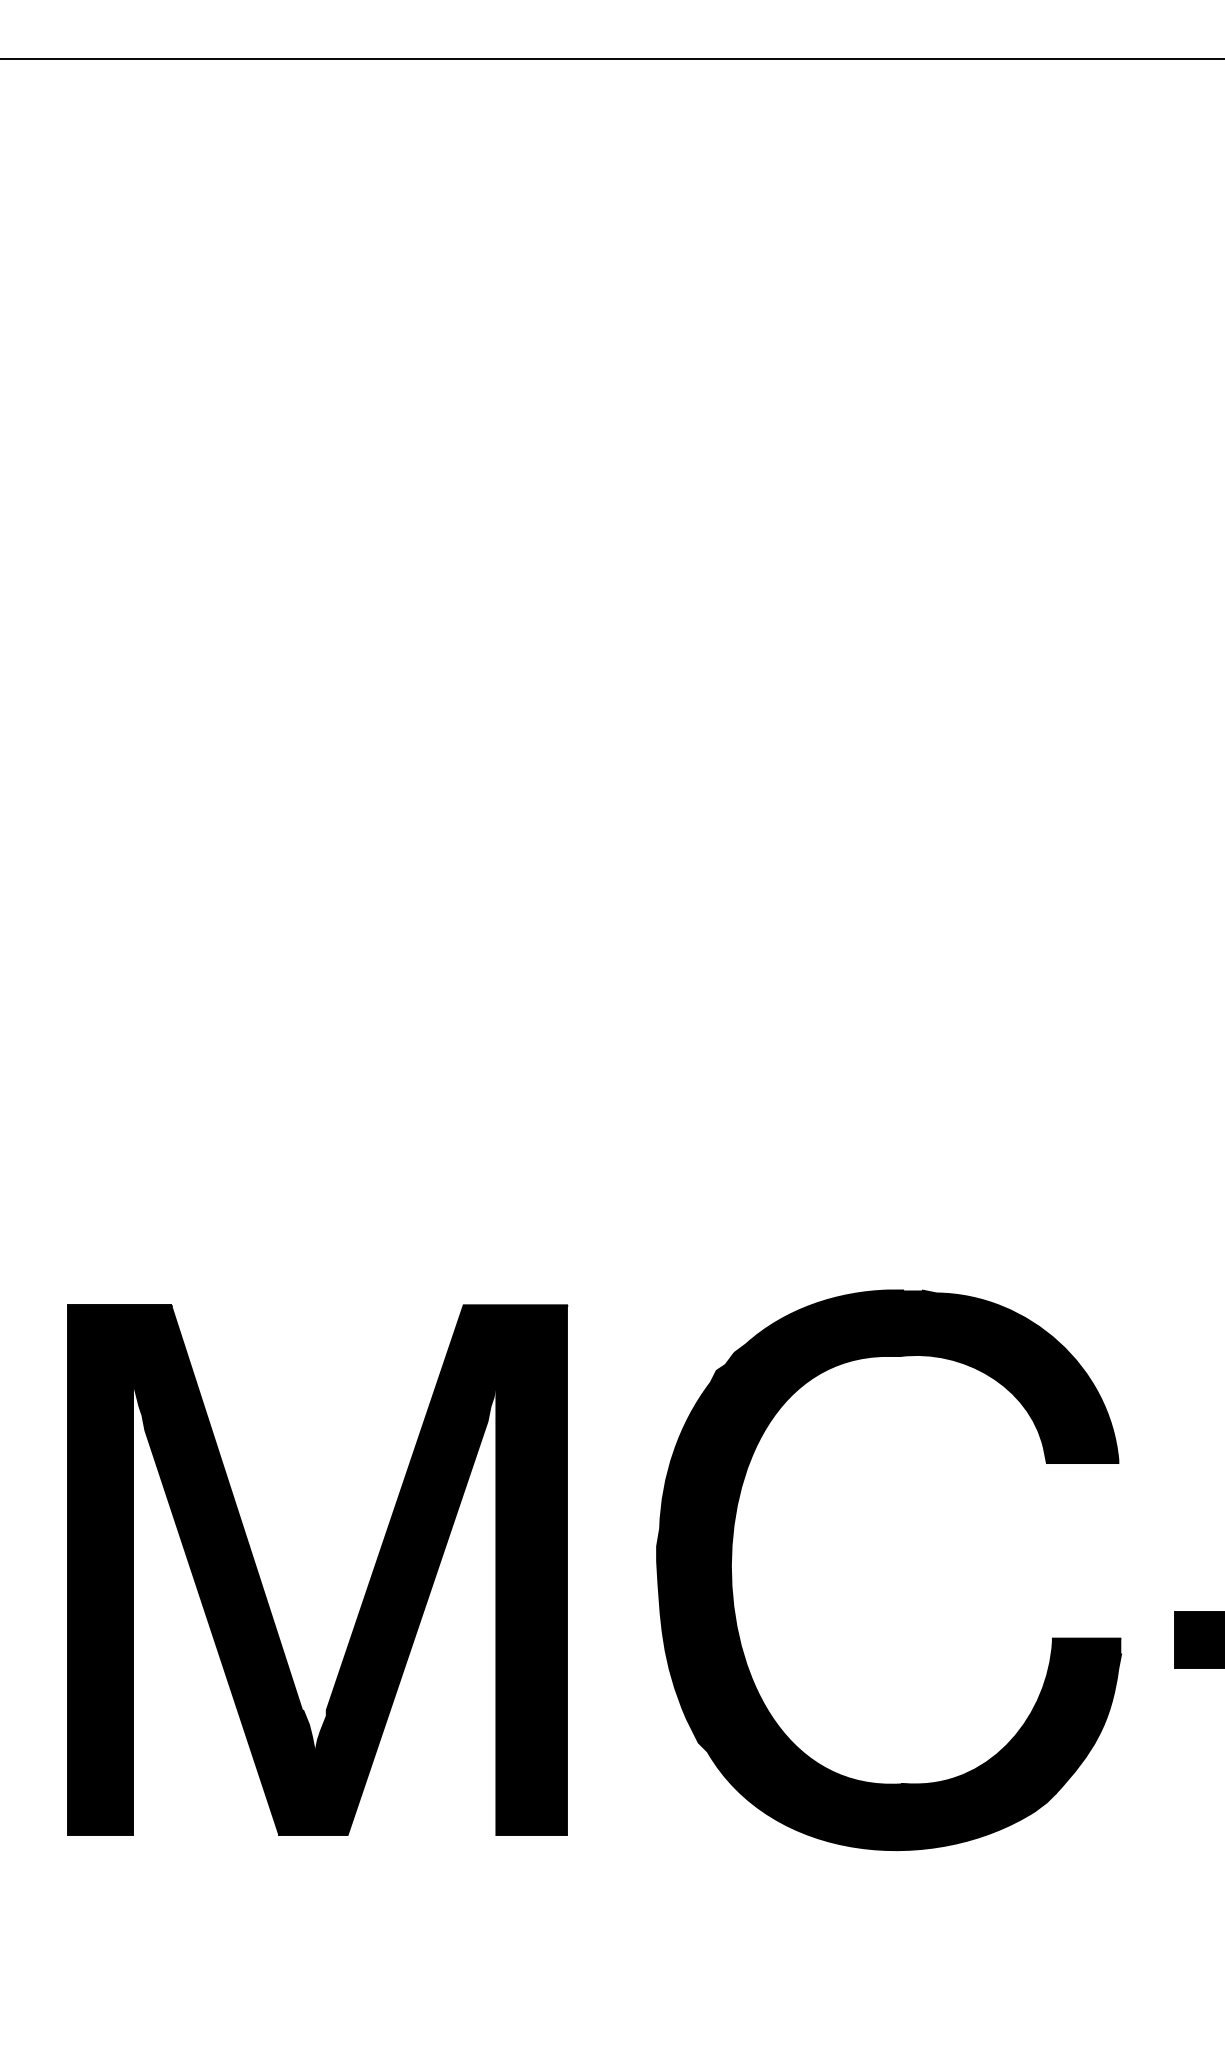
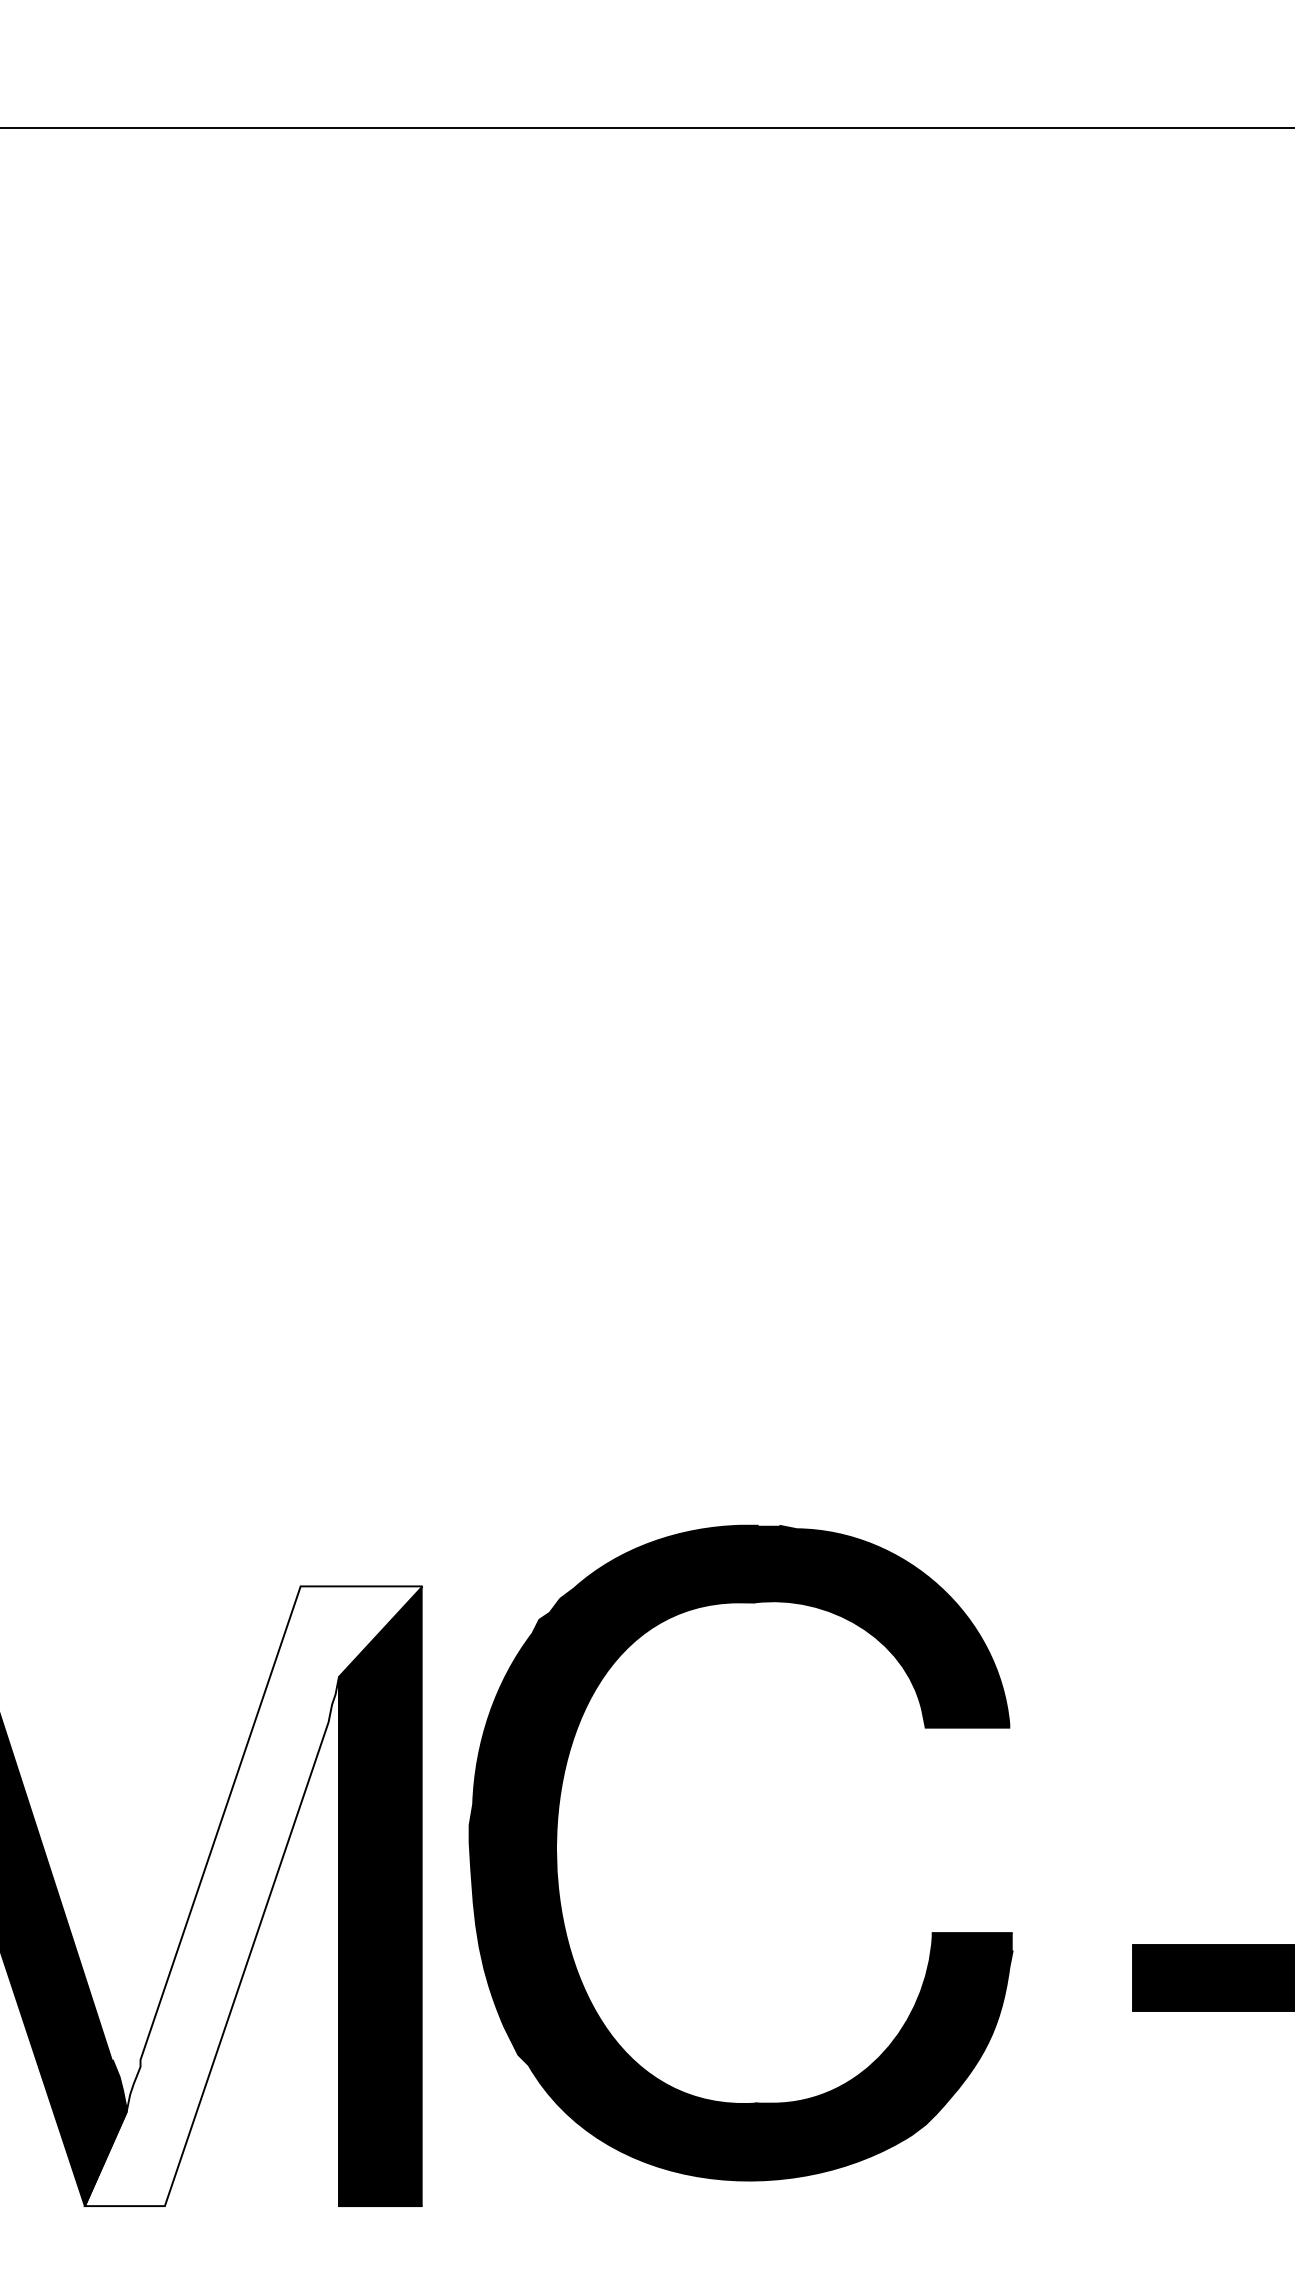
fill: (423, 1570) -> (253, 1896), removed
part: (732, 1575) -> (557, 1859), moved

